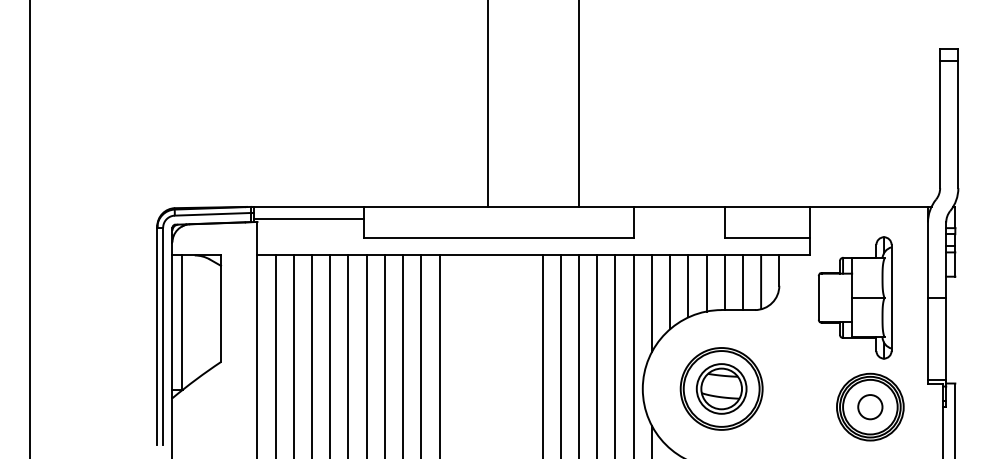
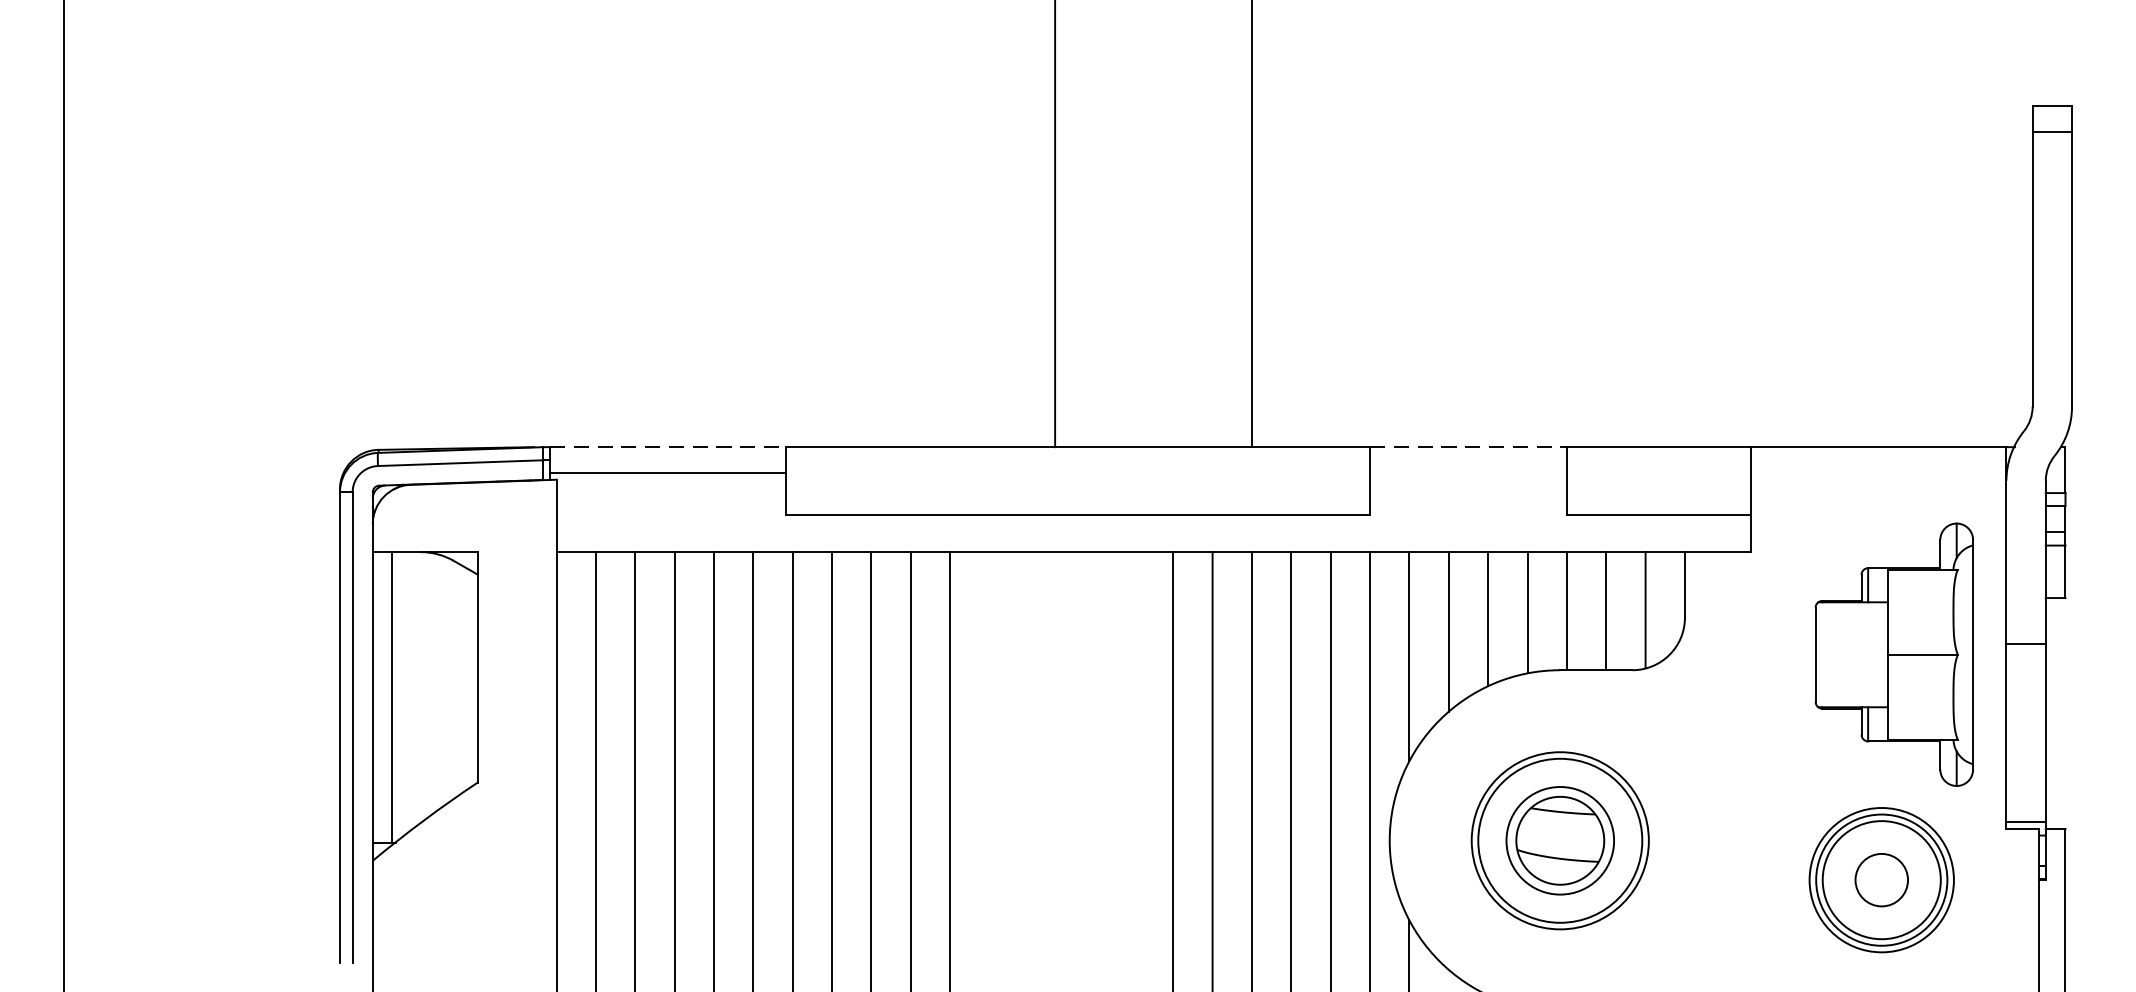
line: (309, 206) -> (669, 446), solid -> dashed
line: (679, 206) -> (1469, 446), solid -> dashed
part: (854, 297) -> (1892, 653), moved

